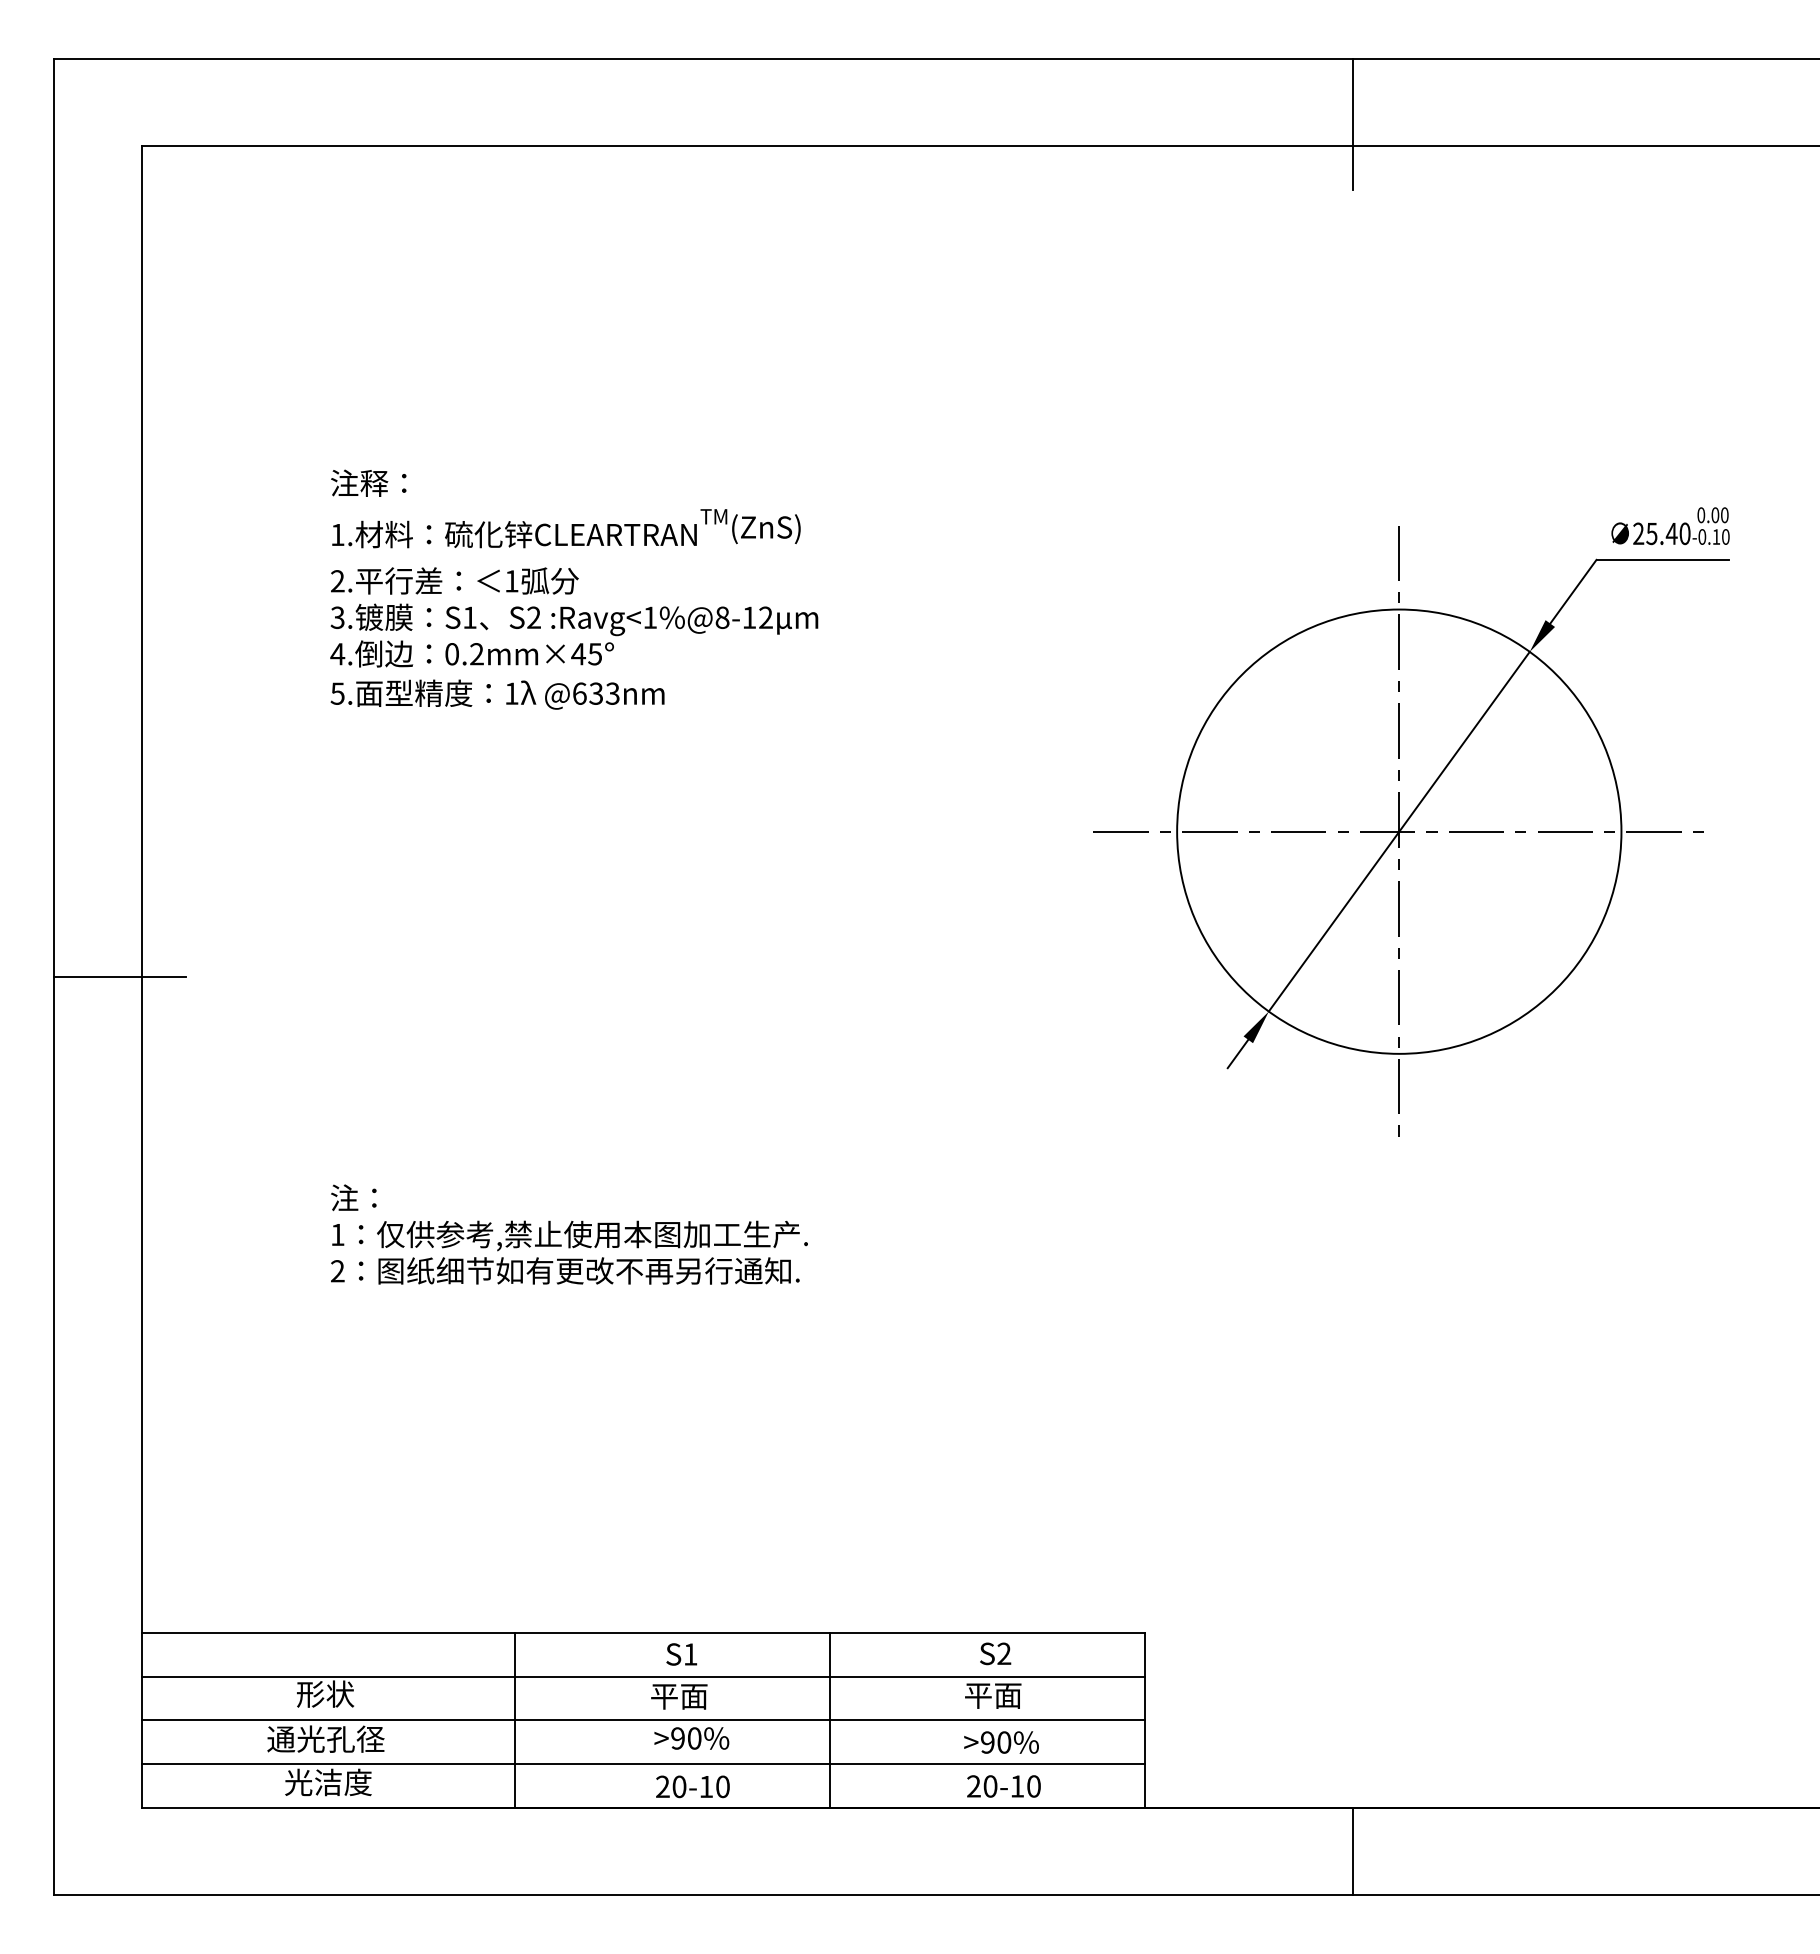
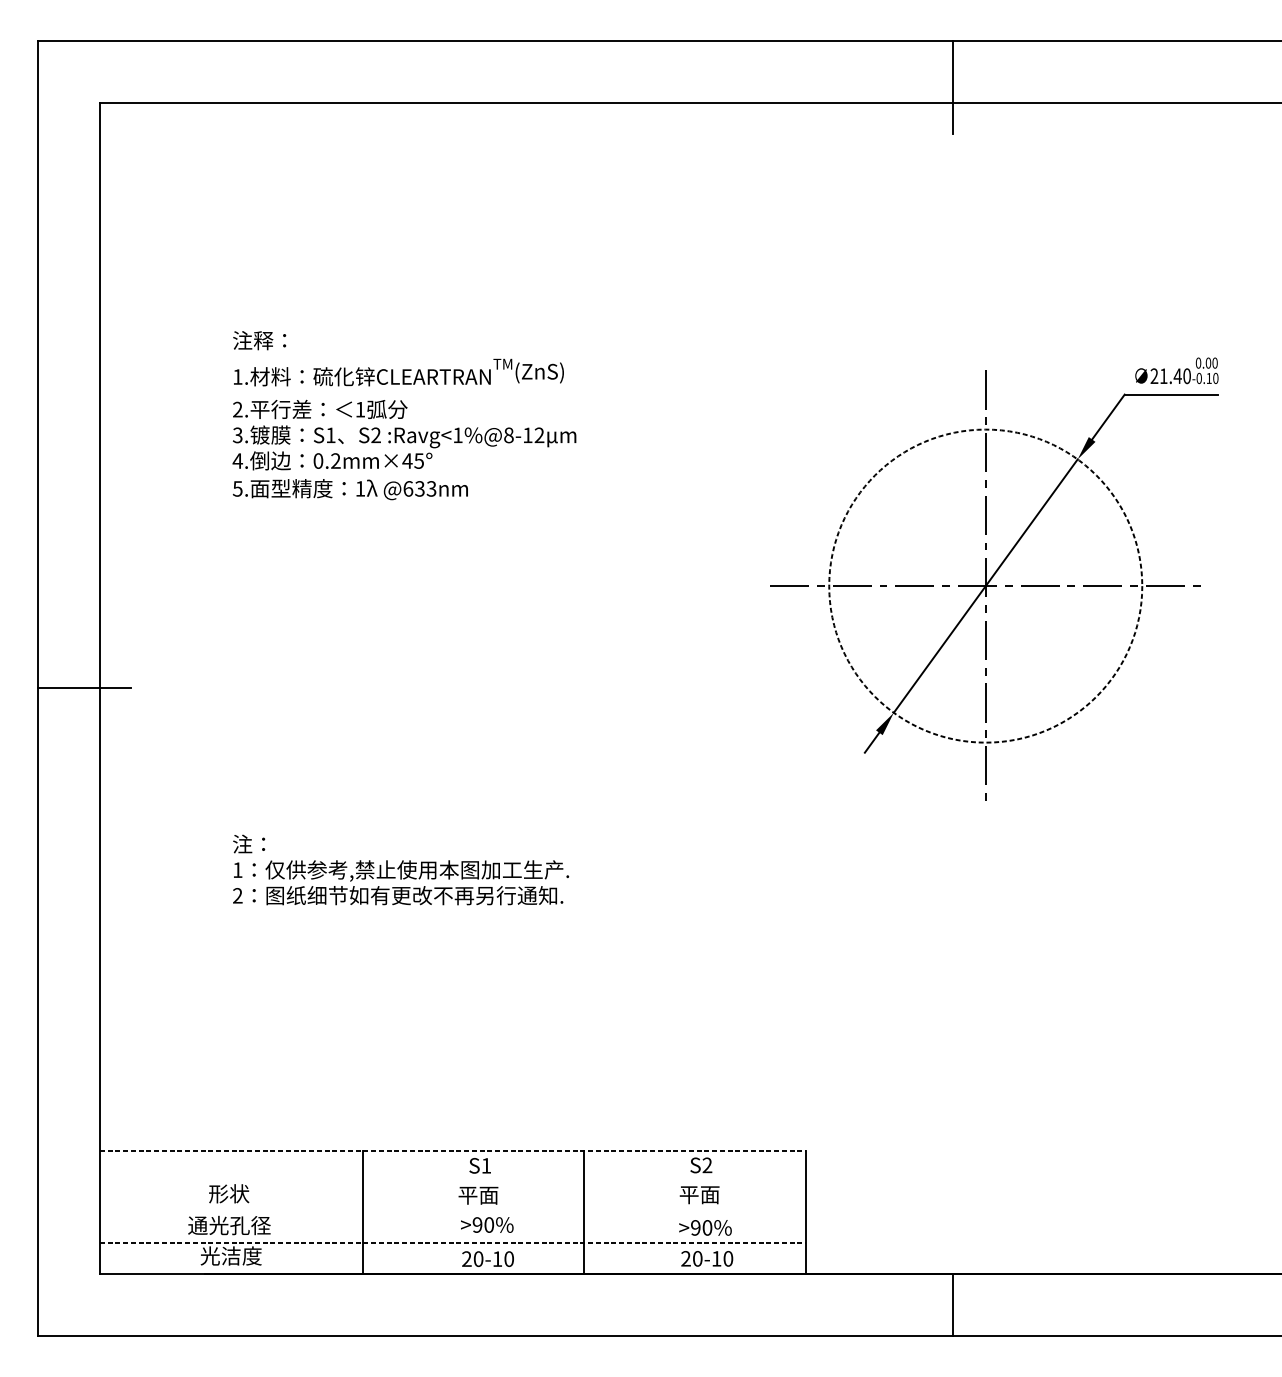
text: (1651, 534) -> (1163, 376), 25.40 -> 21.40
circle: (1399, 831) -> (985, 585), solid -> dashed
line: (643, 1632) -> (453, 1150), solid -> dashed
line: (642, 1676) -> (452, 1181), removed
line: (642, 1720) -> (452, 1212), removed
line: (643, 1764) -> (453, 1243), solid -> dashed

